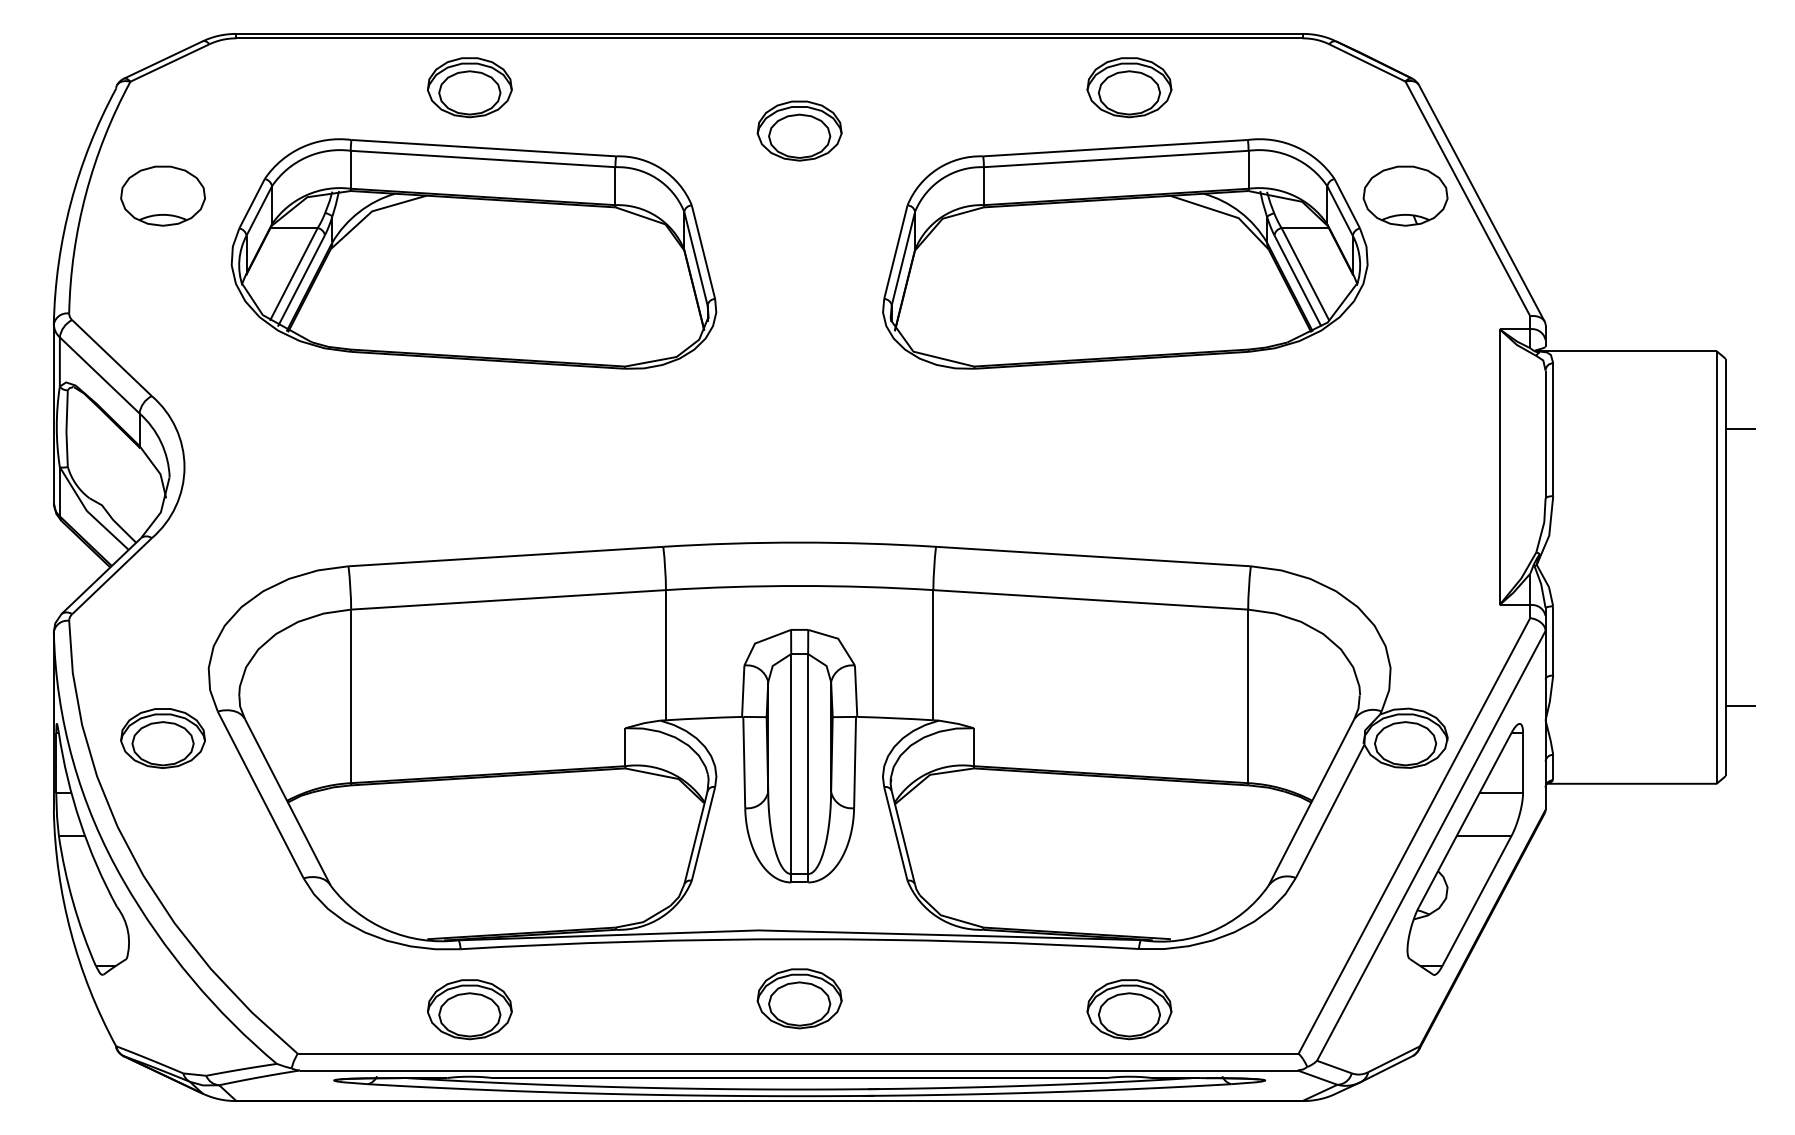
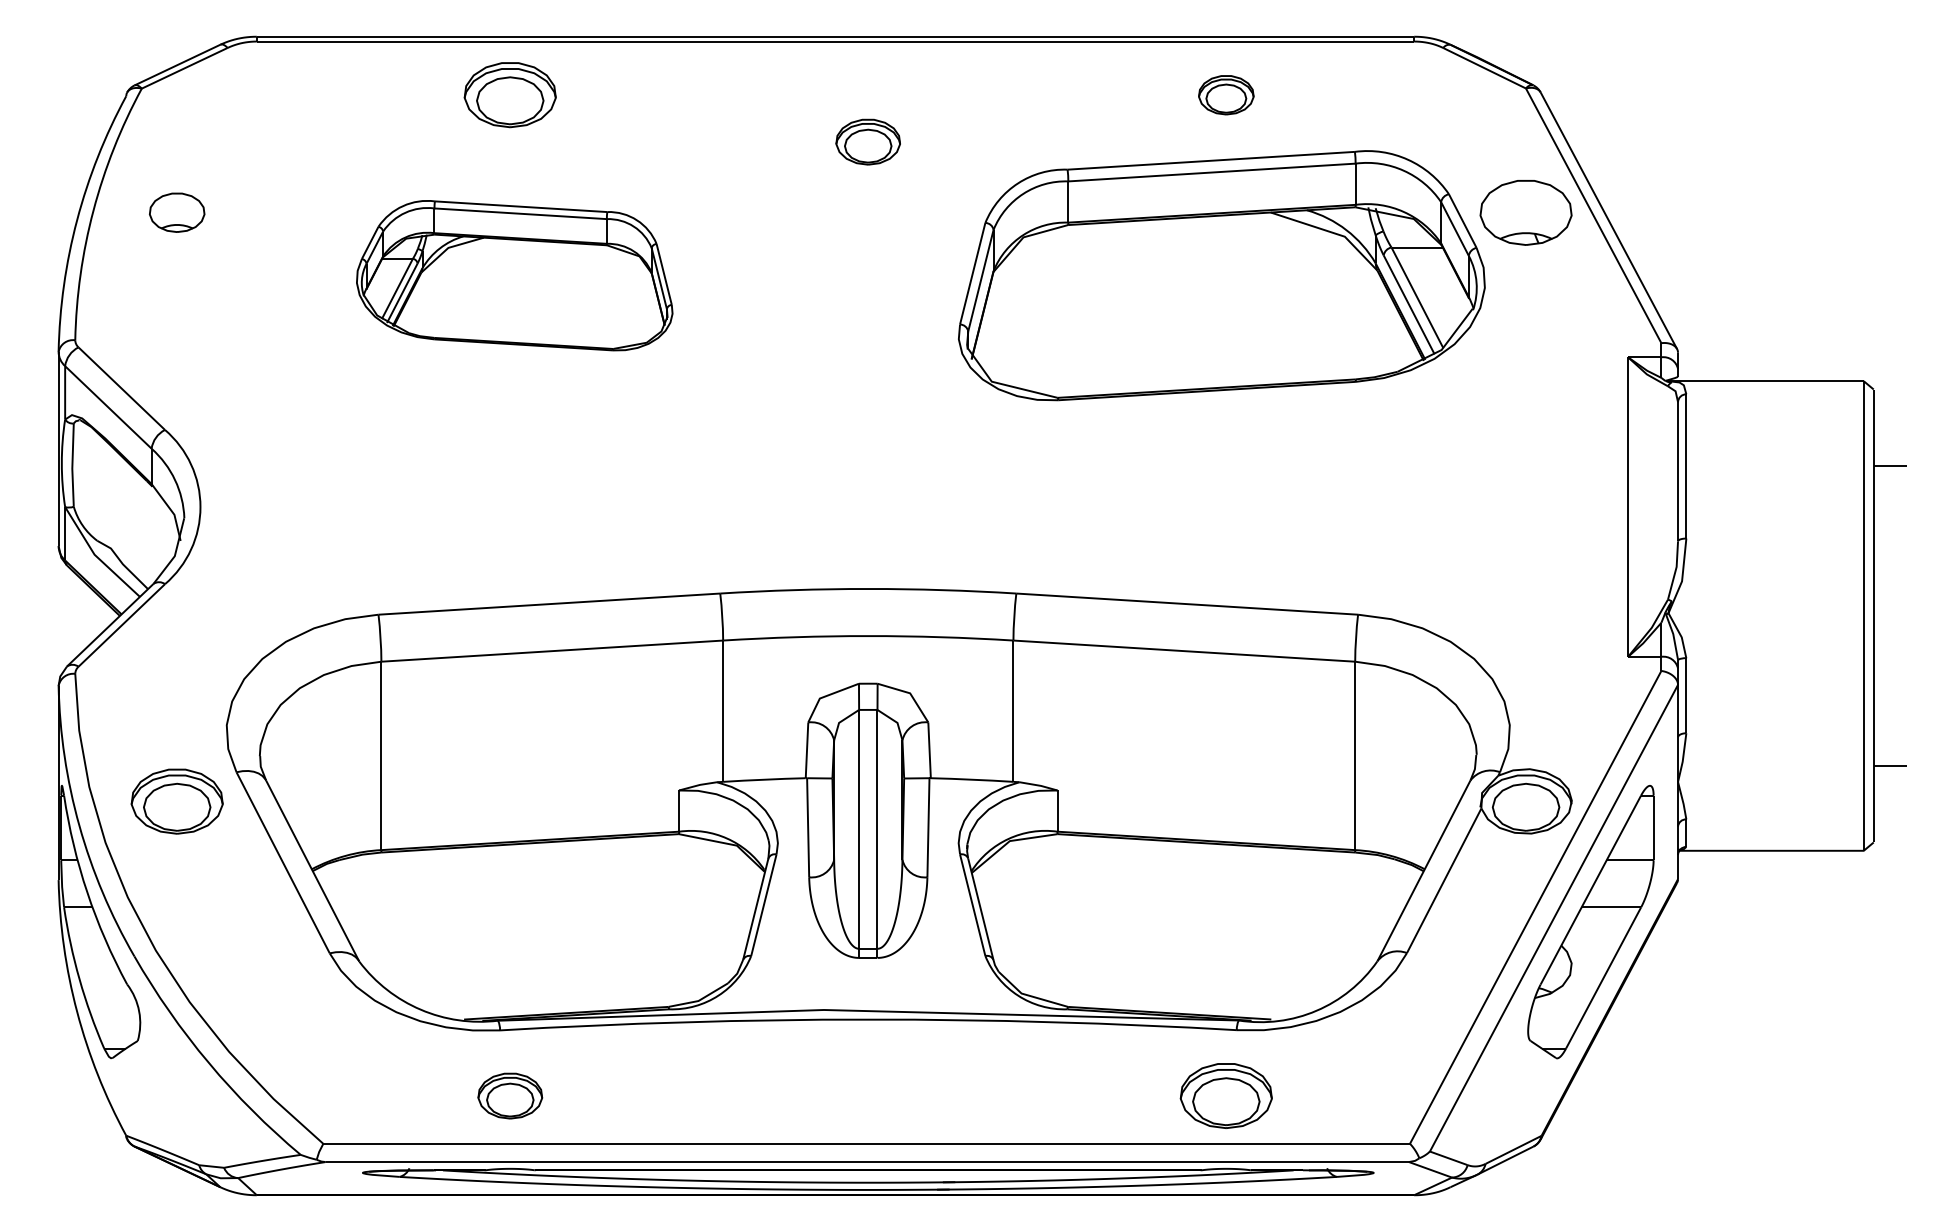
part: (1129, 87) -> (1226, 94), size x0.6
part: (799, 130) -> (868, 141), size x0.7
part: (162, 195) -> (176, 212), size x0.6
part: (473, 253) -> (514, 275), size x0.6
part: (799, 998) -> (868, 1083), removed
part: (469, 1009) -> (509, 1095), size x0.7

